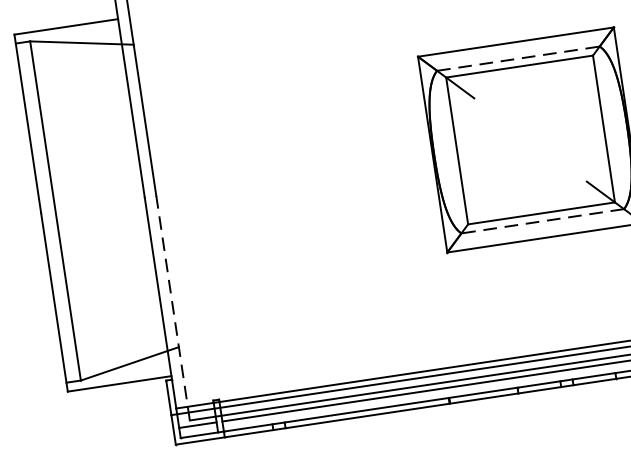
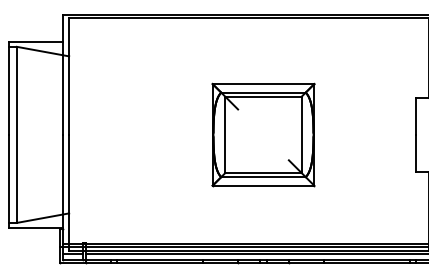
line: (518, 58) -> (263, 92), dashed -> solid
line: (542, 222) -> (263, 177), dashed -> solid
line: (173, 306) -> (69, 192), dashed -> solid

